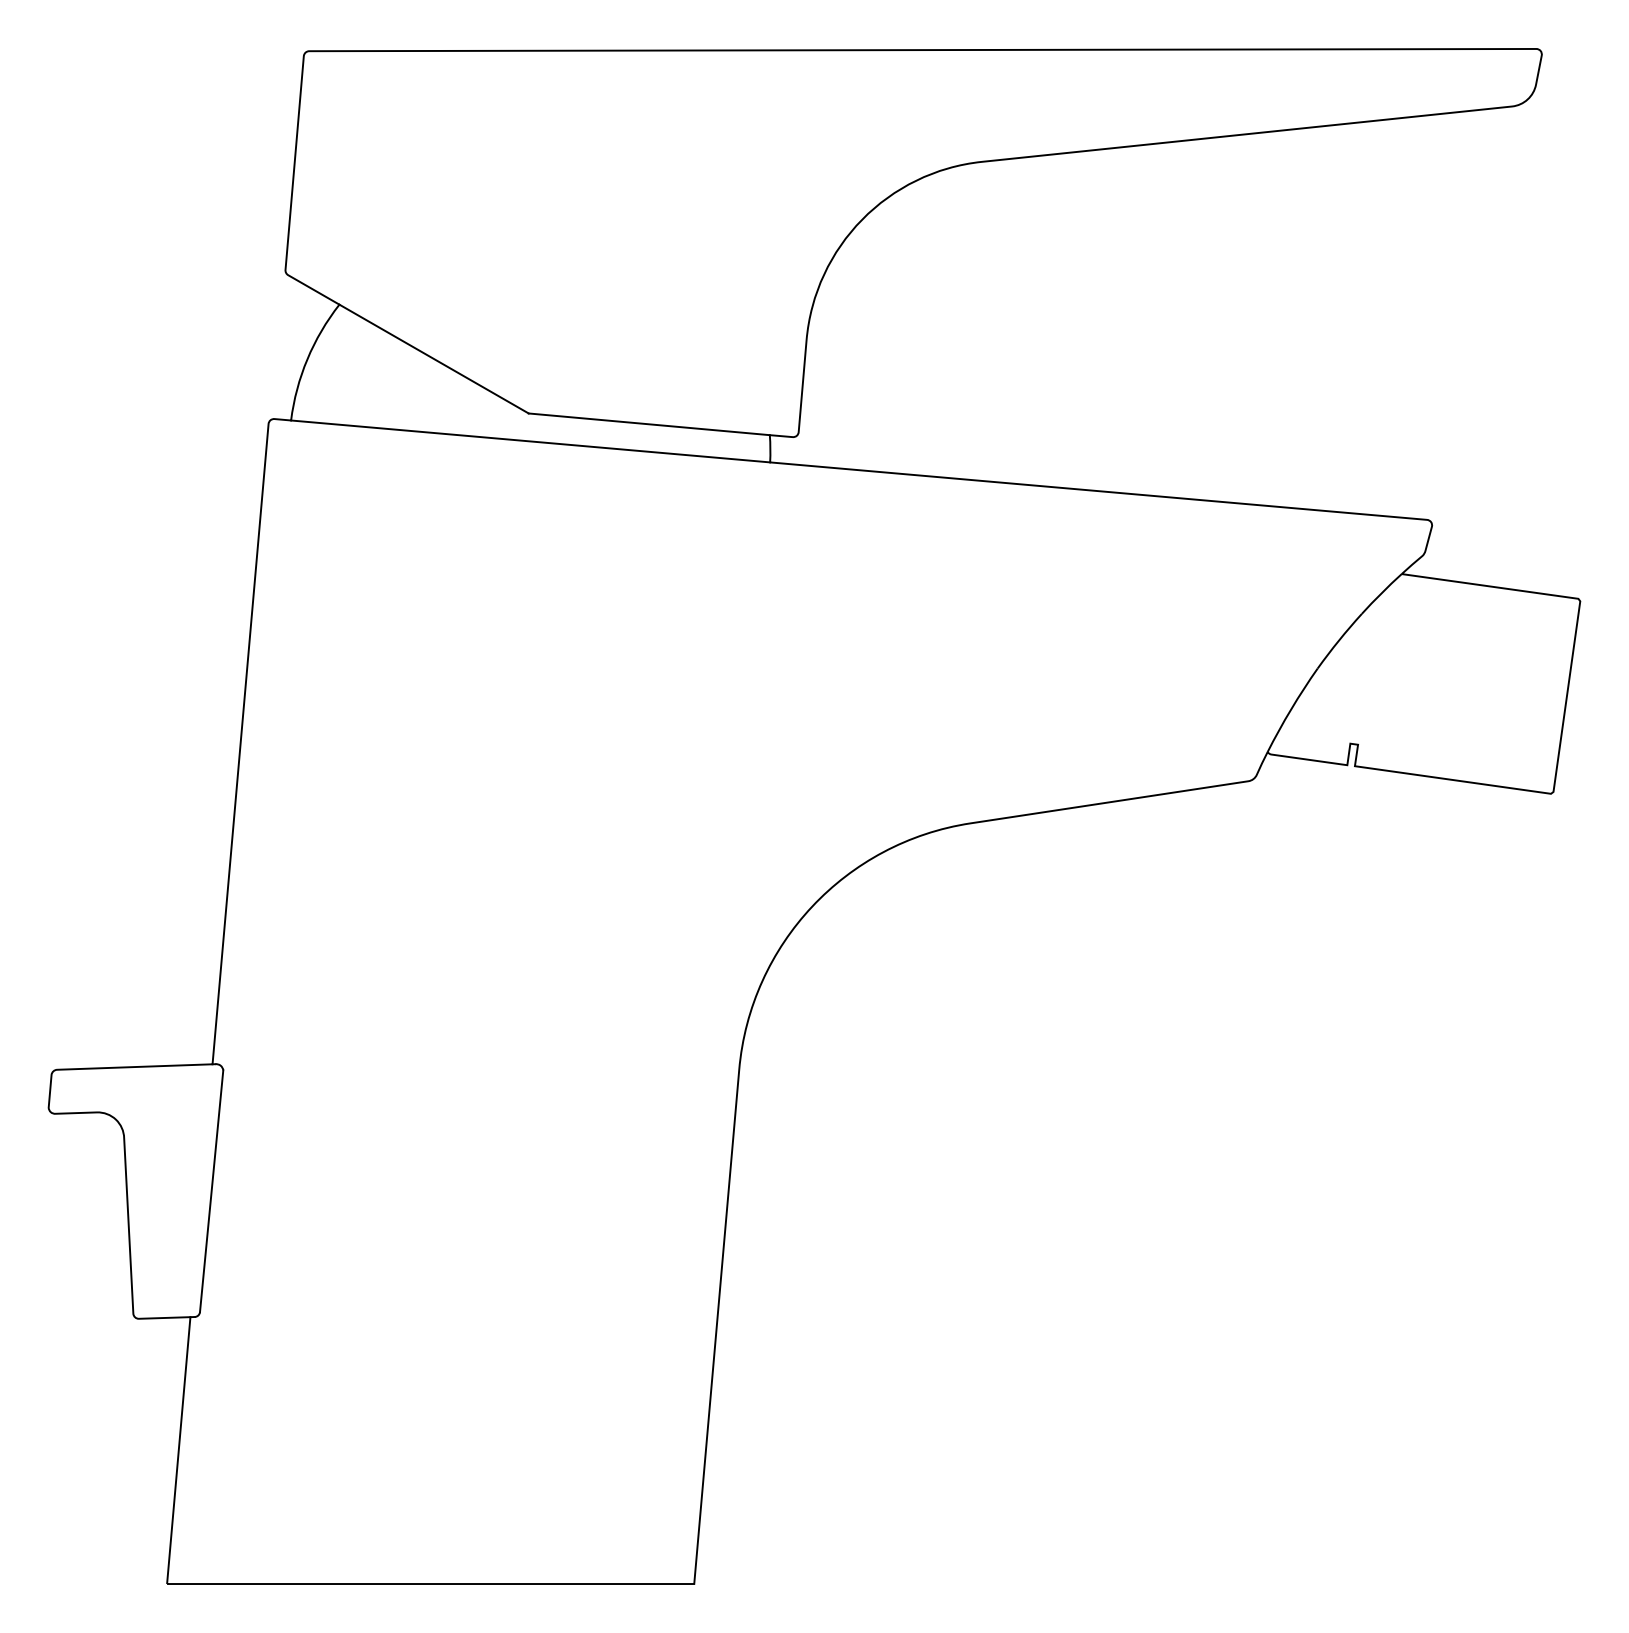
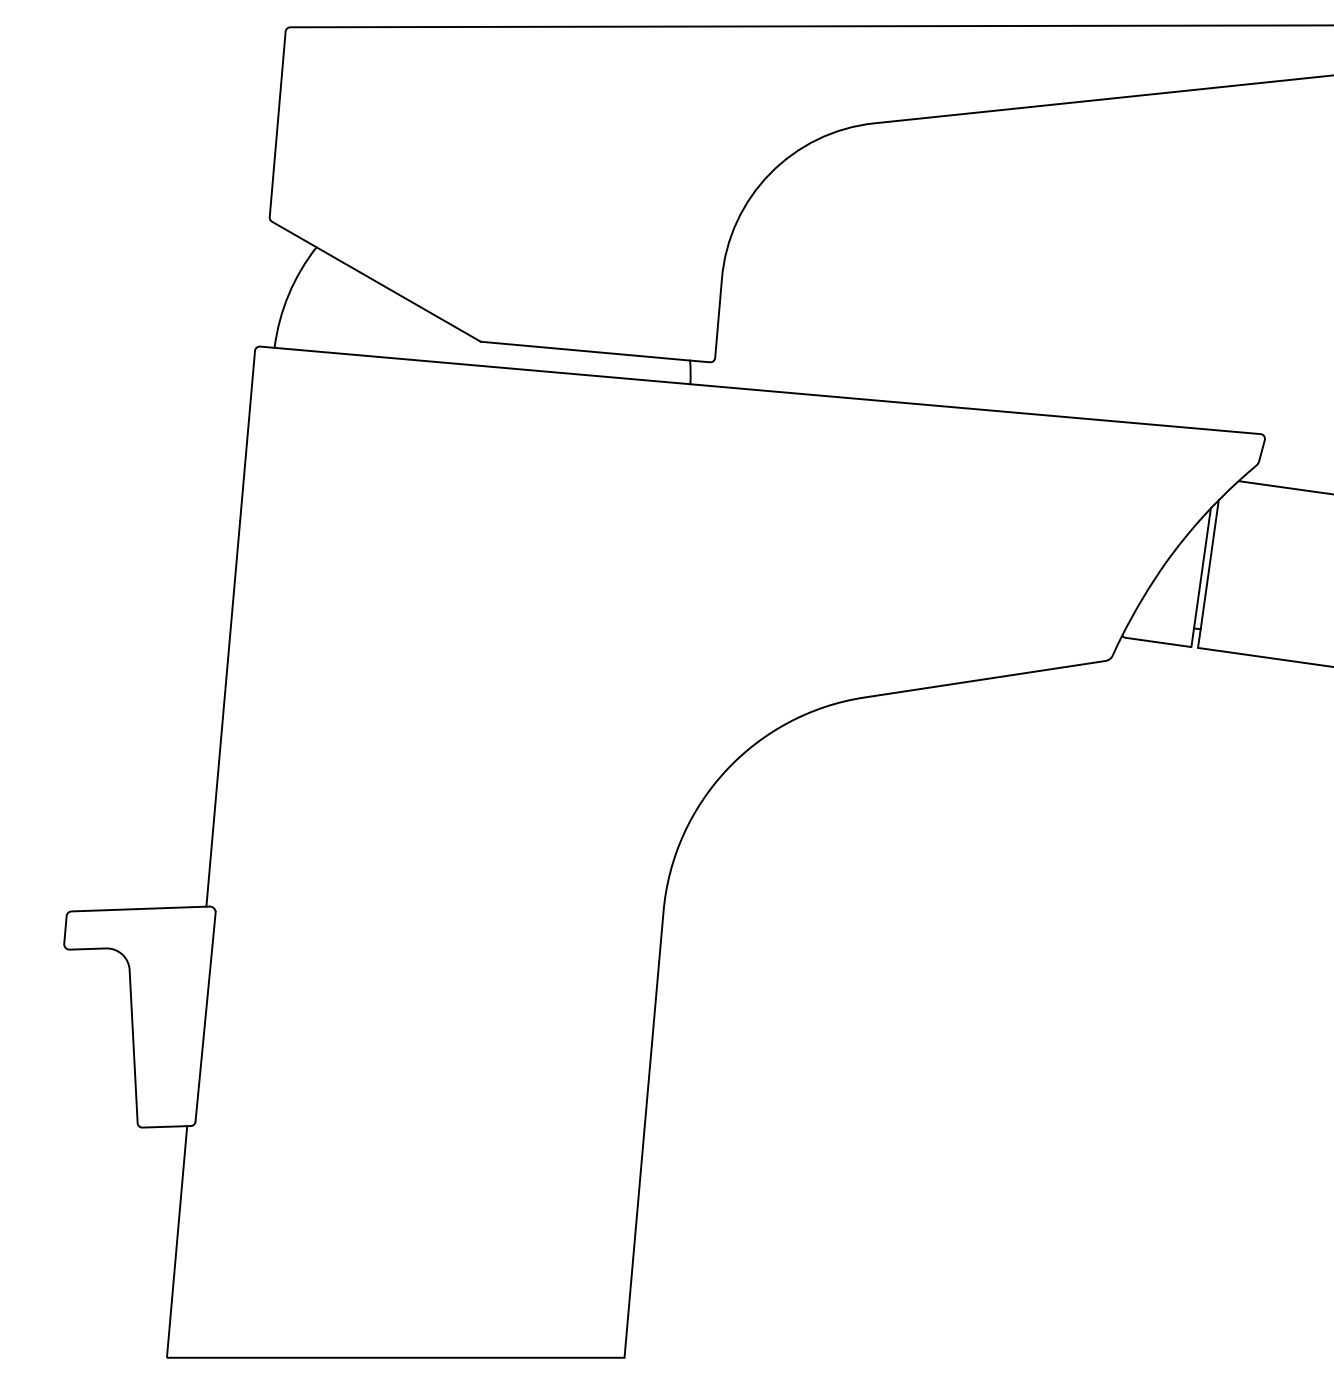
line: (1368, 670) -> (1209, 564), added
line: (1359, 674) -> (1201, 568), added

